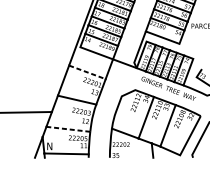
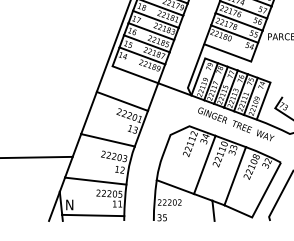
line: (87, 72) -> (122, 101), dashed -> solid
line: (68, 129) -> (95, 181), dashed -> solid

